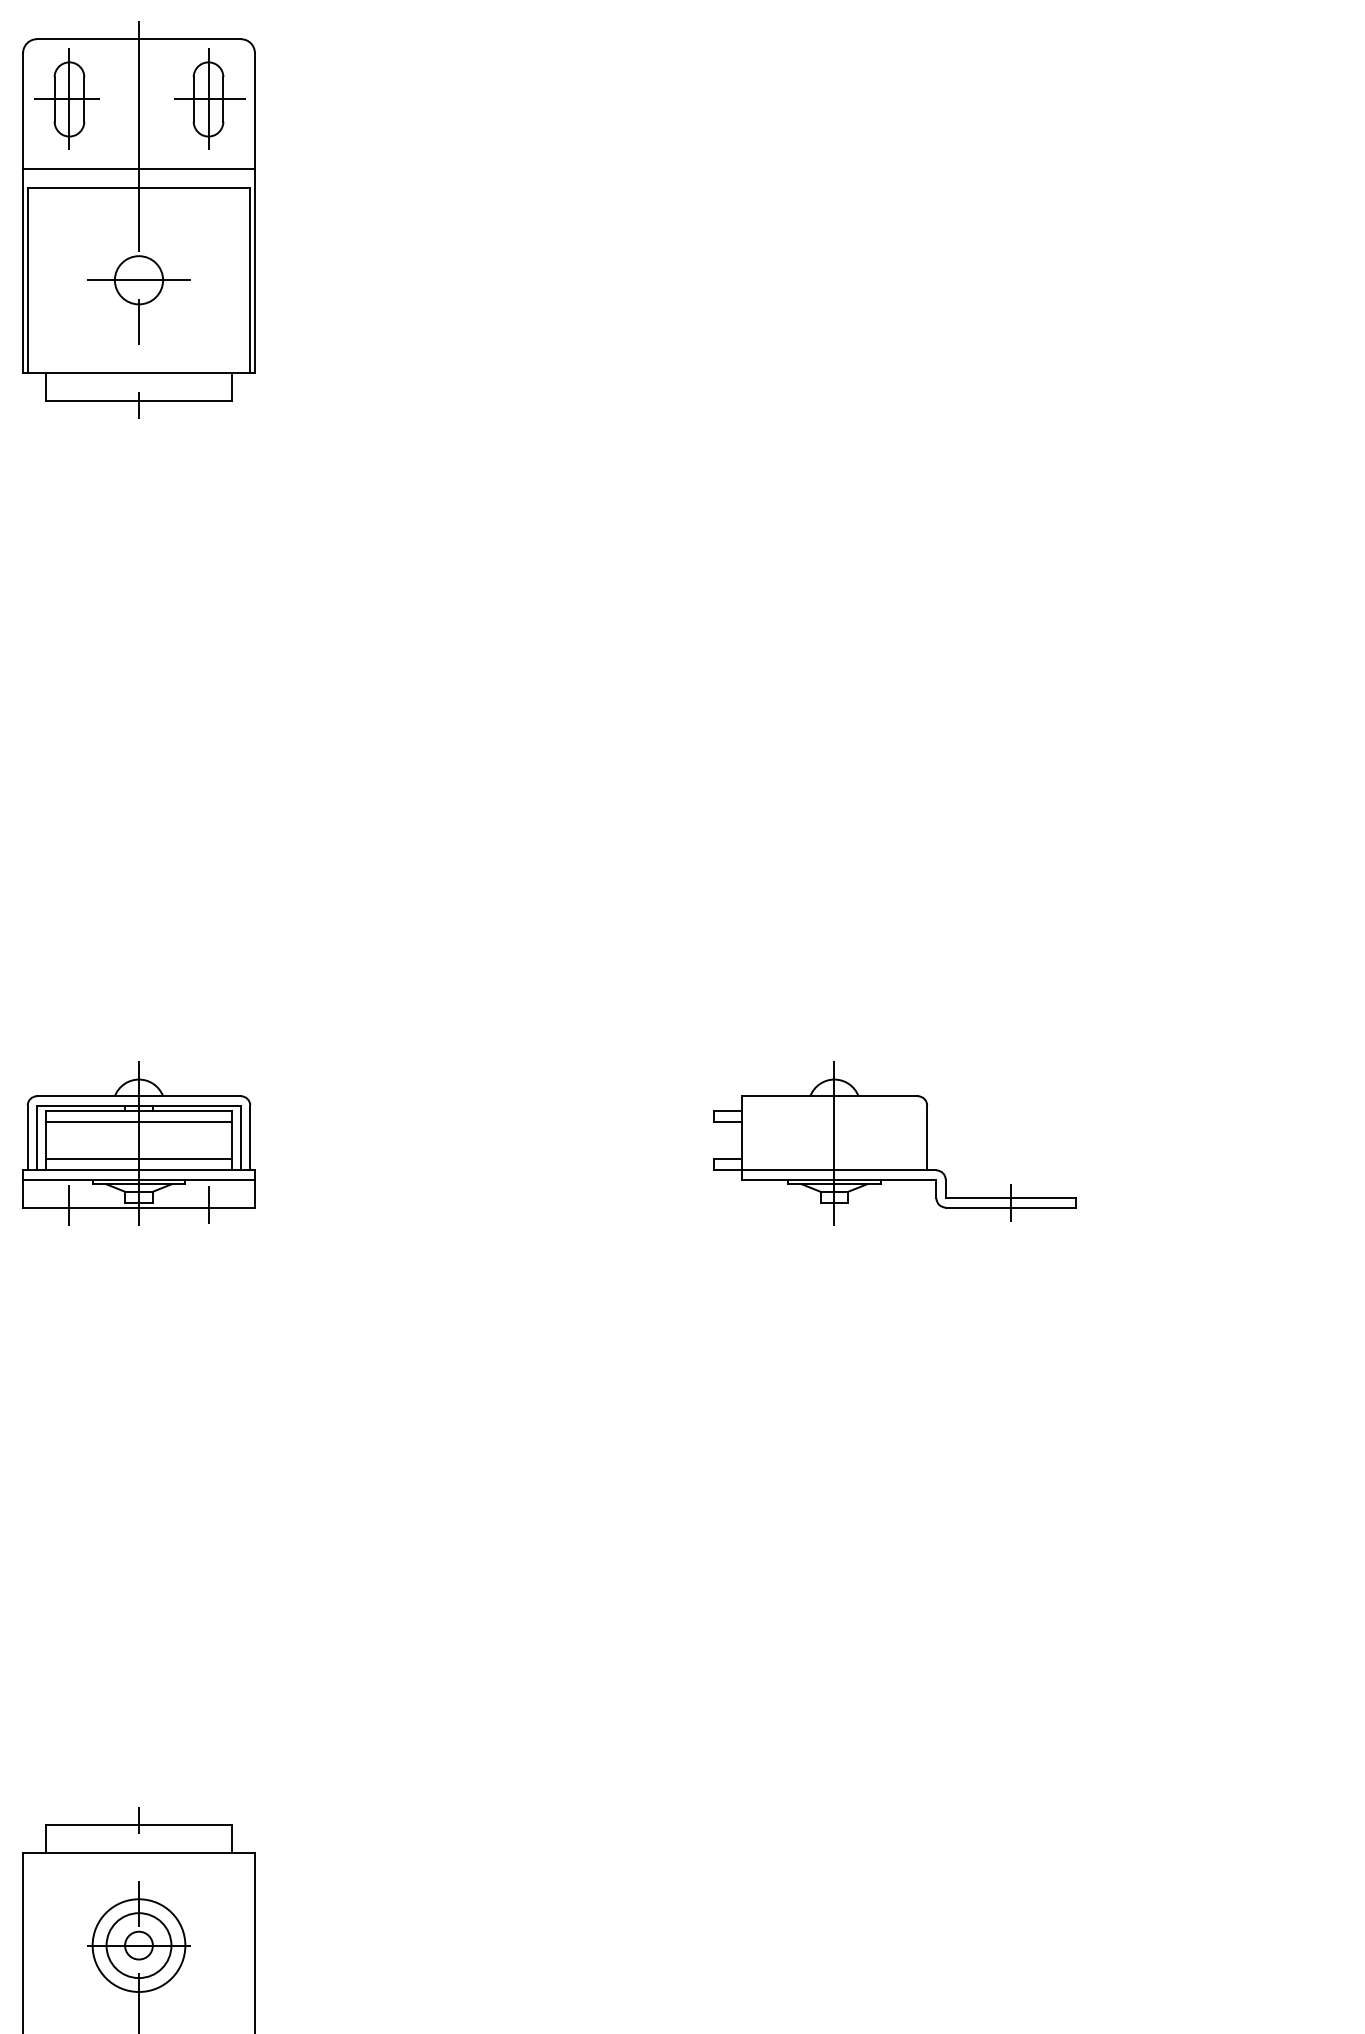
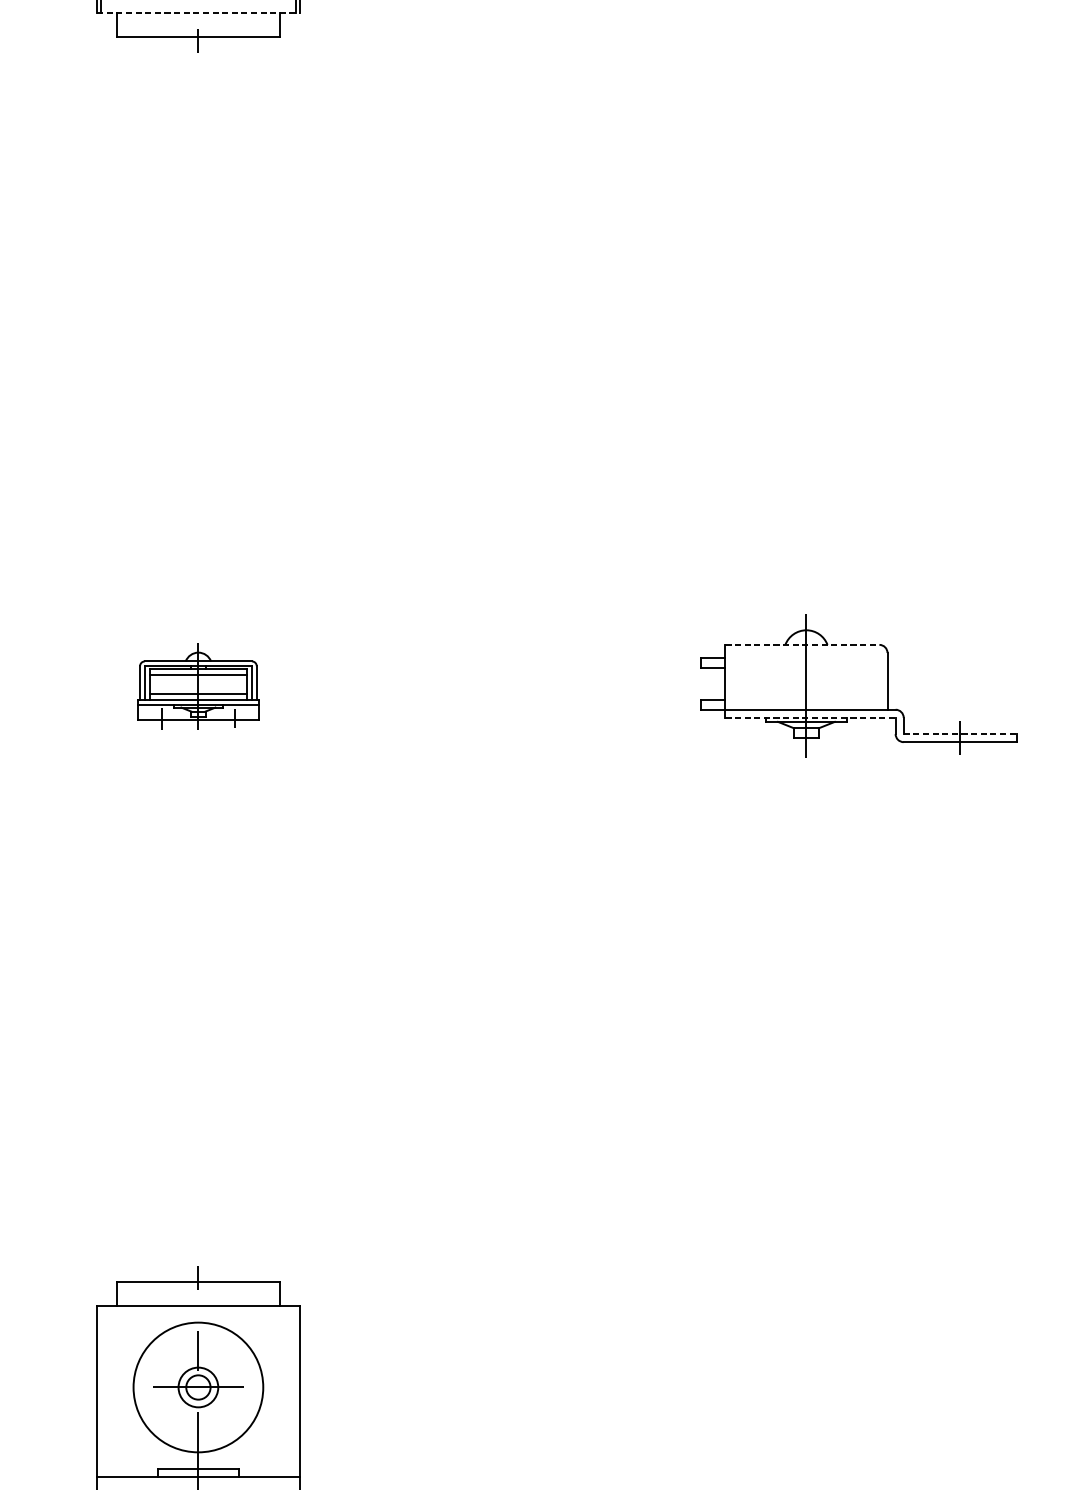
line: (139, 373) -> (198, 12), solid -> dashed
line: (830, 1096) -> (802, 645), solid -> dashed
part: (138, 1143) -> (197, 686), size x0.6
line: (839, 1179) -> (810, 717), solid -> dashed
line: (1010, 1198) -> (960, 734), solid -> dashed
circle: (138, 1945) -> (197, 1387), size x0.7
circle: (138, 1945) -> (197, 1387), size x1.6

